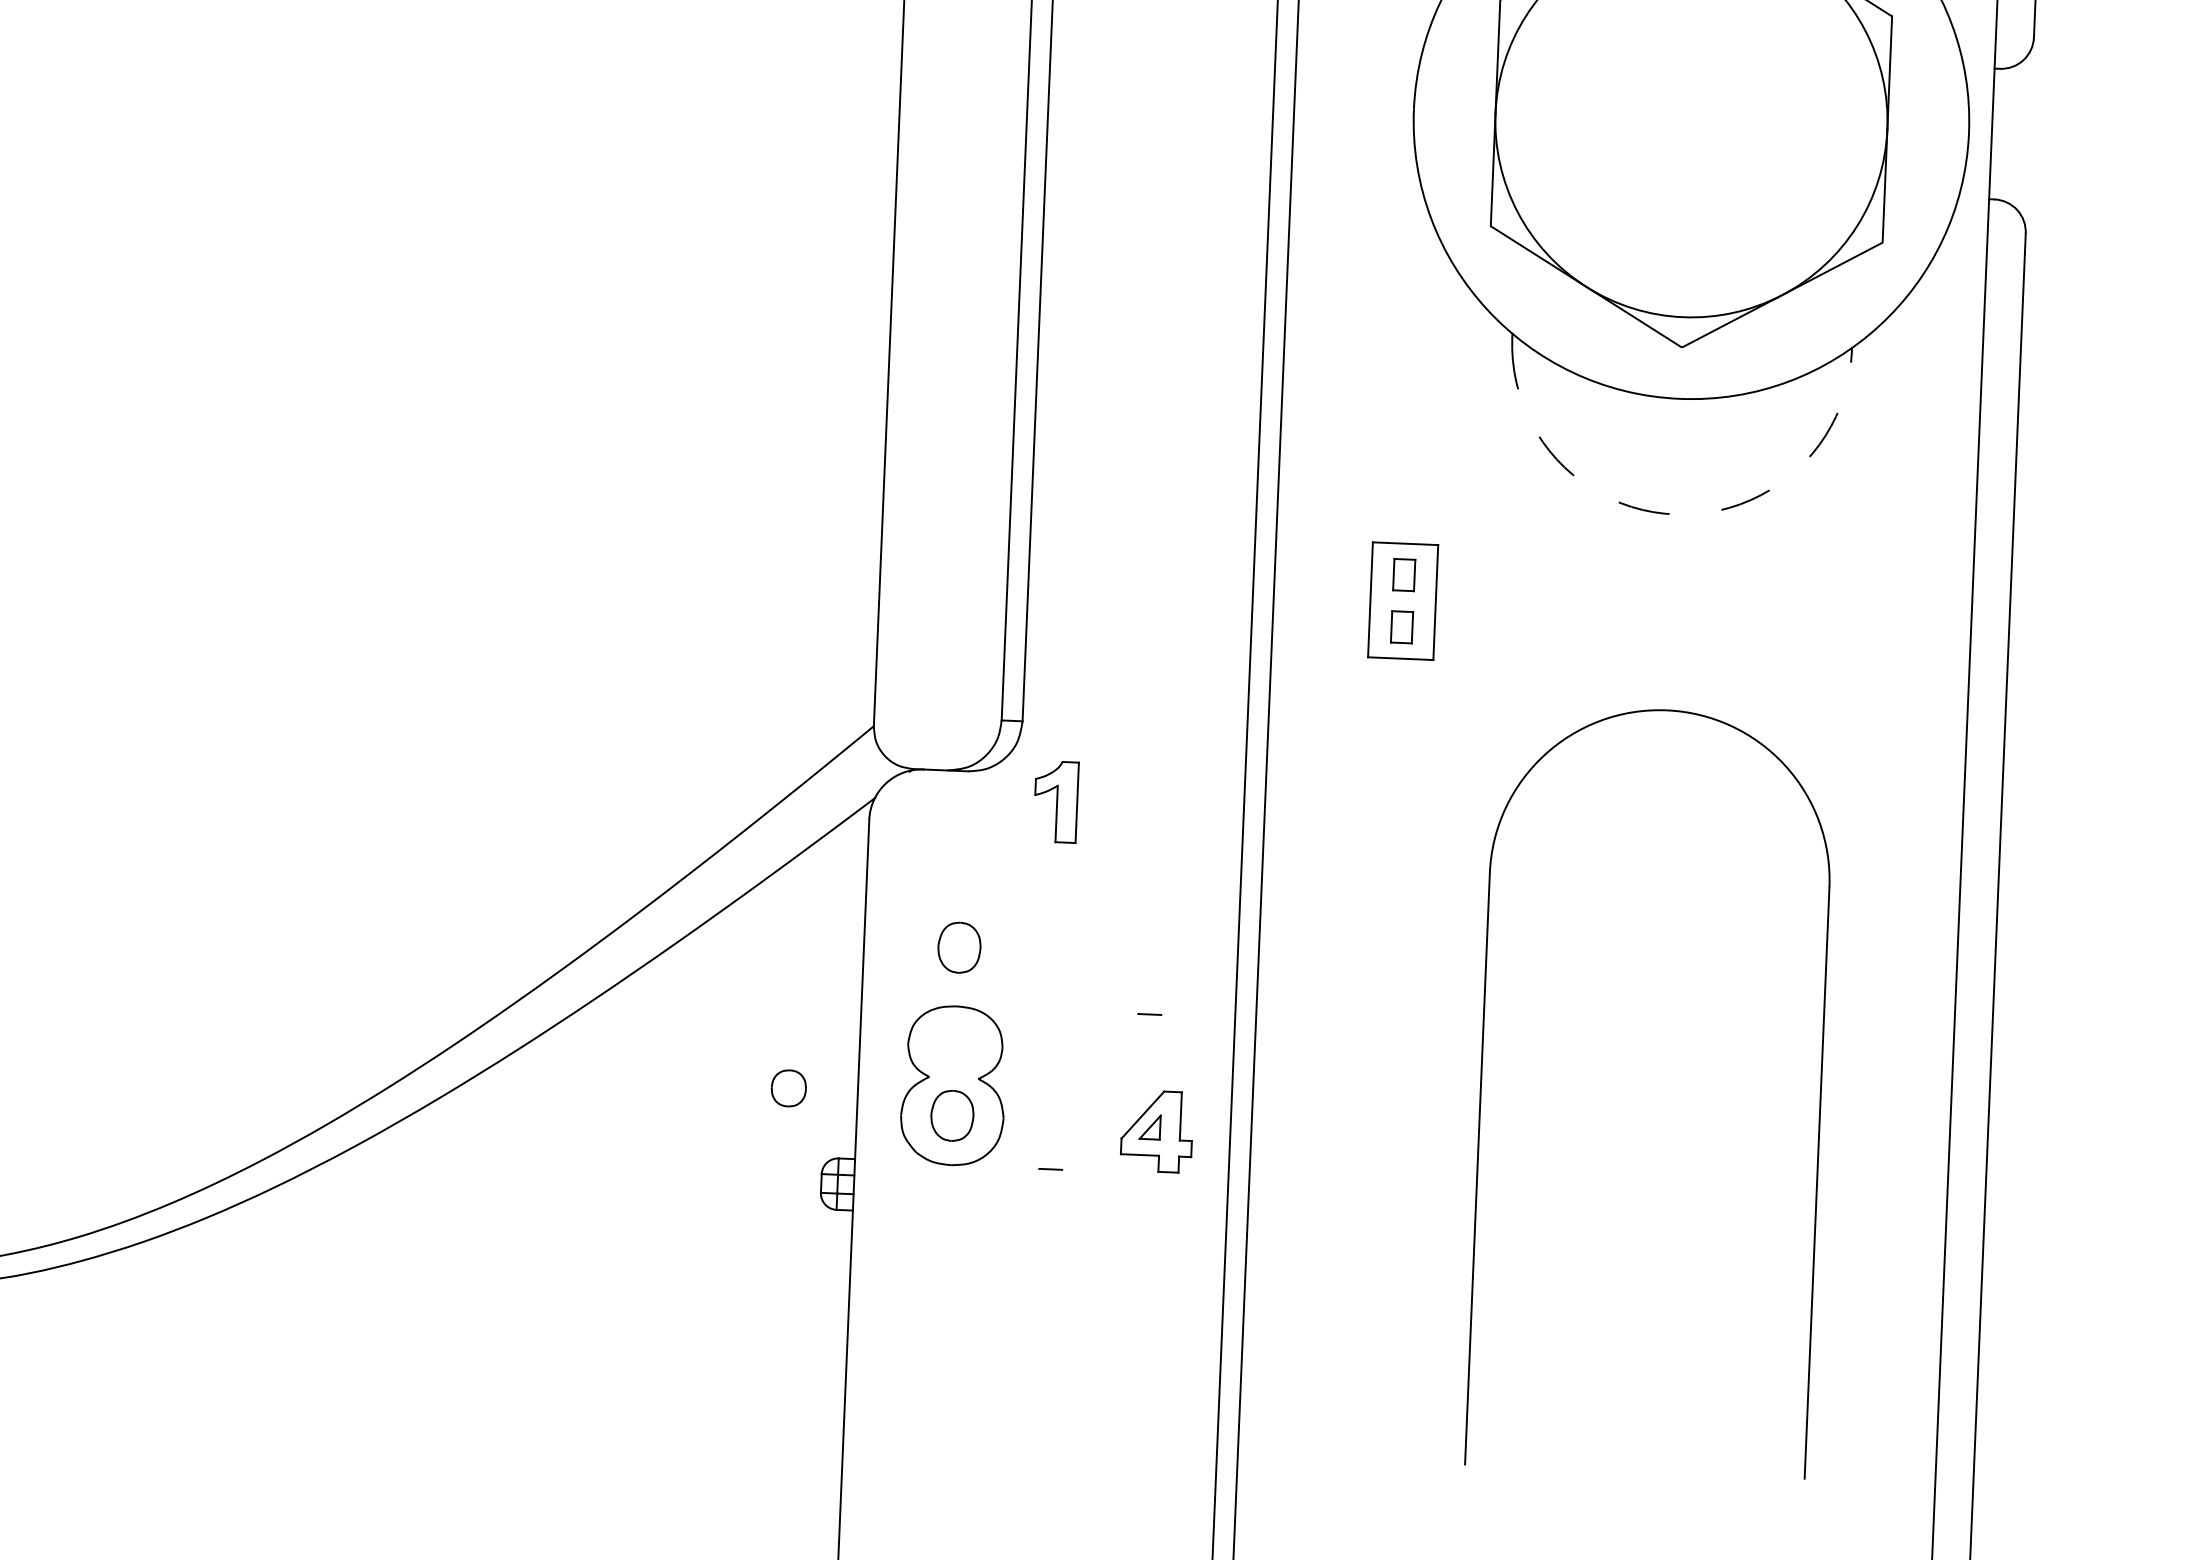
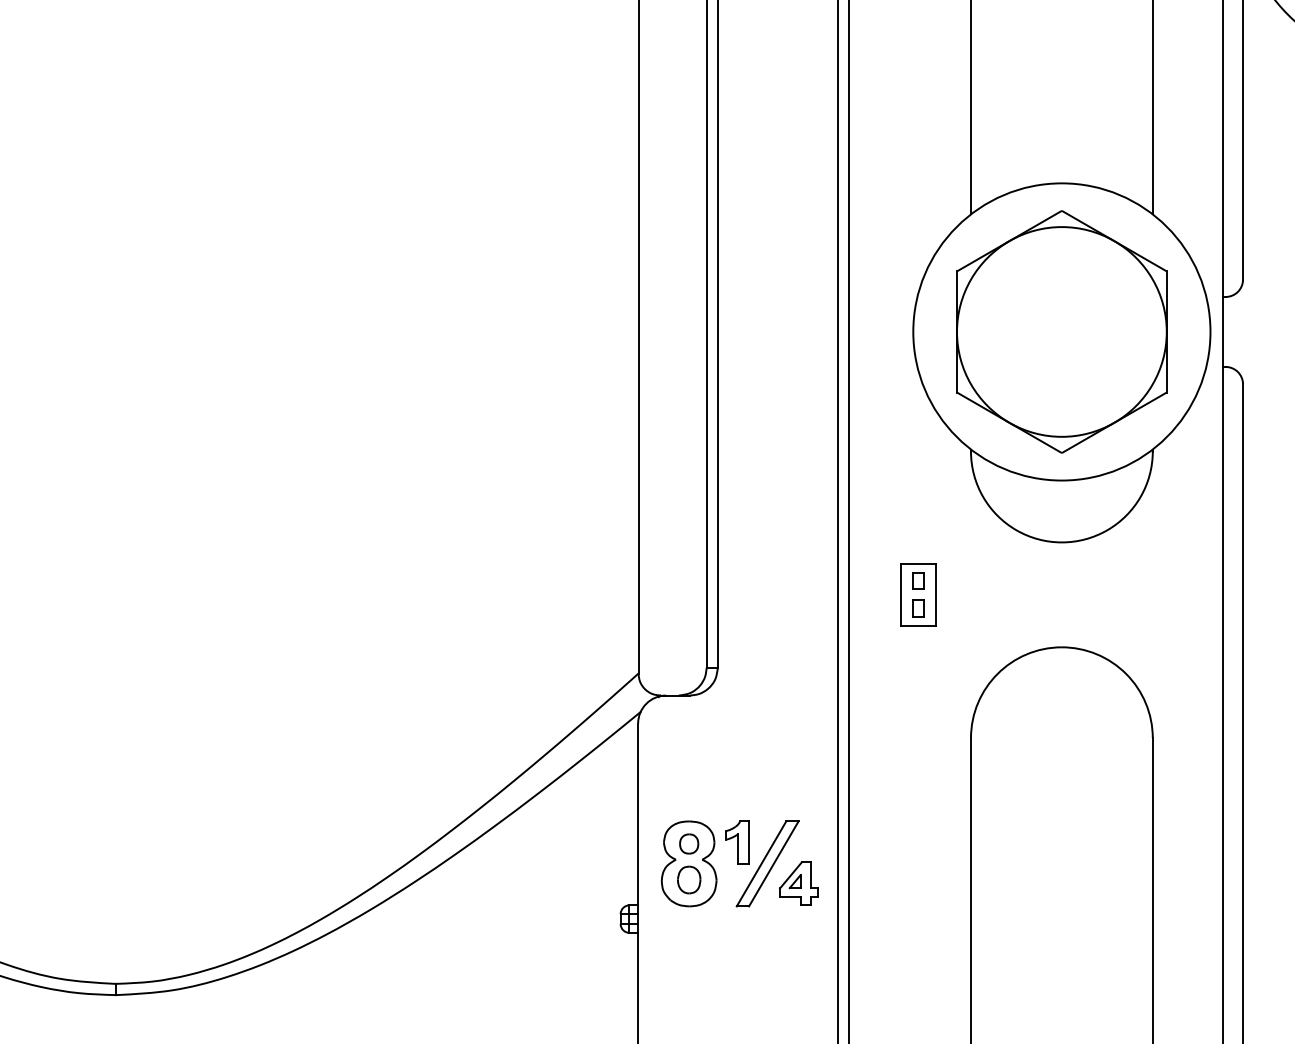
arc: (1674, 514) -> (1061, 542), dashed -> solid
part: (1055, 801) -> (737, 842), moved
part: (960, 946) -> (689, 789), removed
part: (789, 1087) -> (689, 843), moved
line: (1088, 1090) -> (761, 863), added
line: (1111, 1091) -> (773, 863), added

